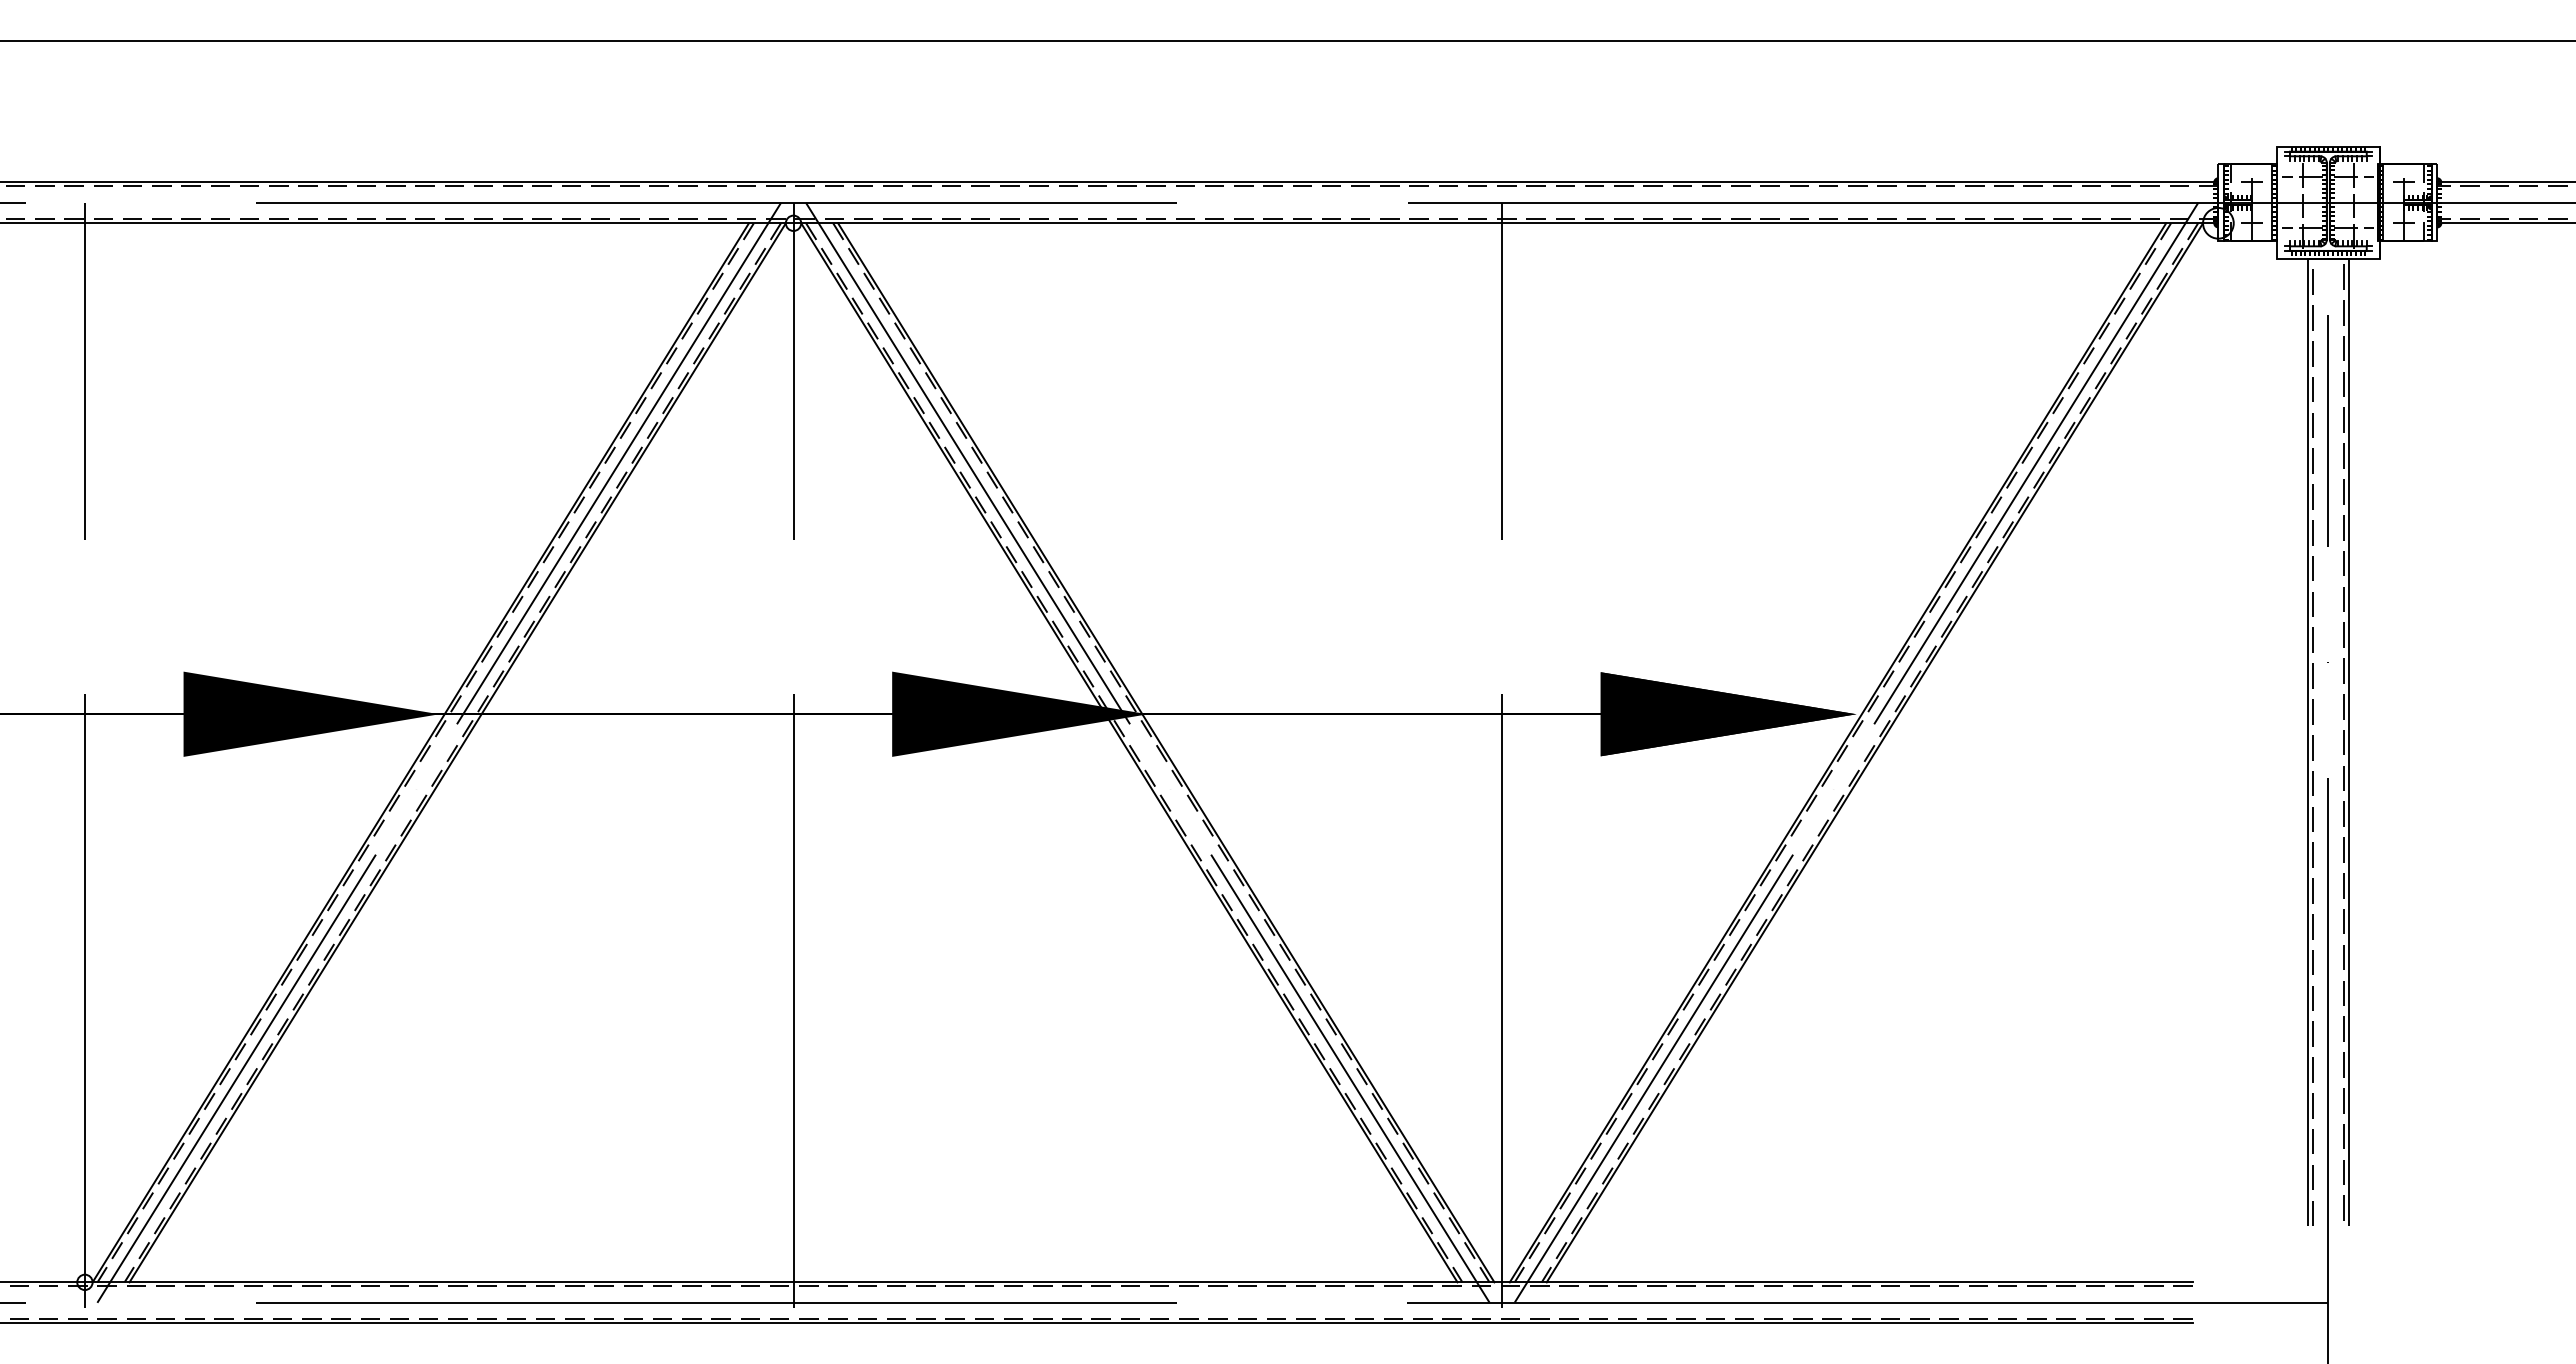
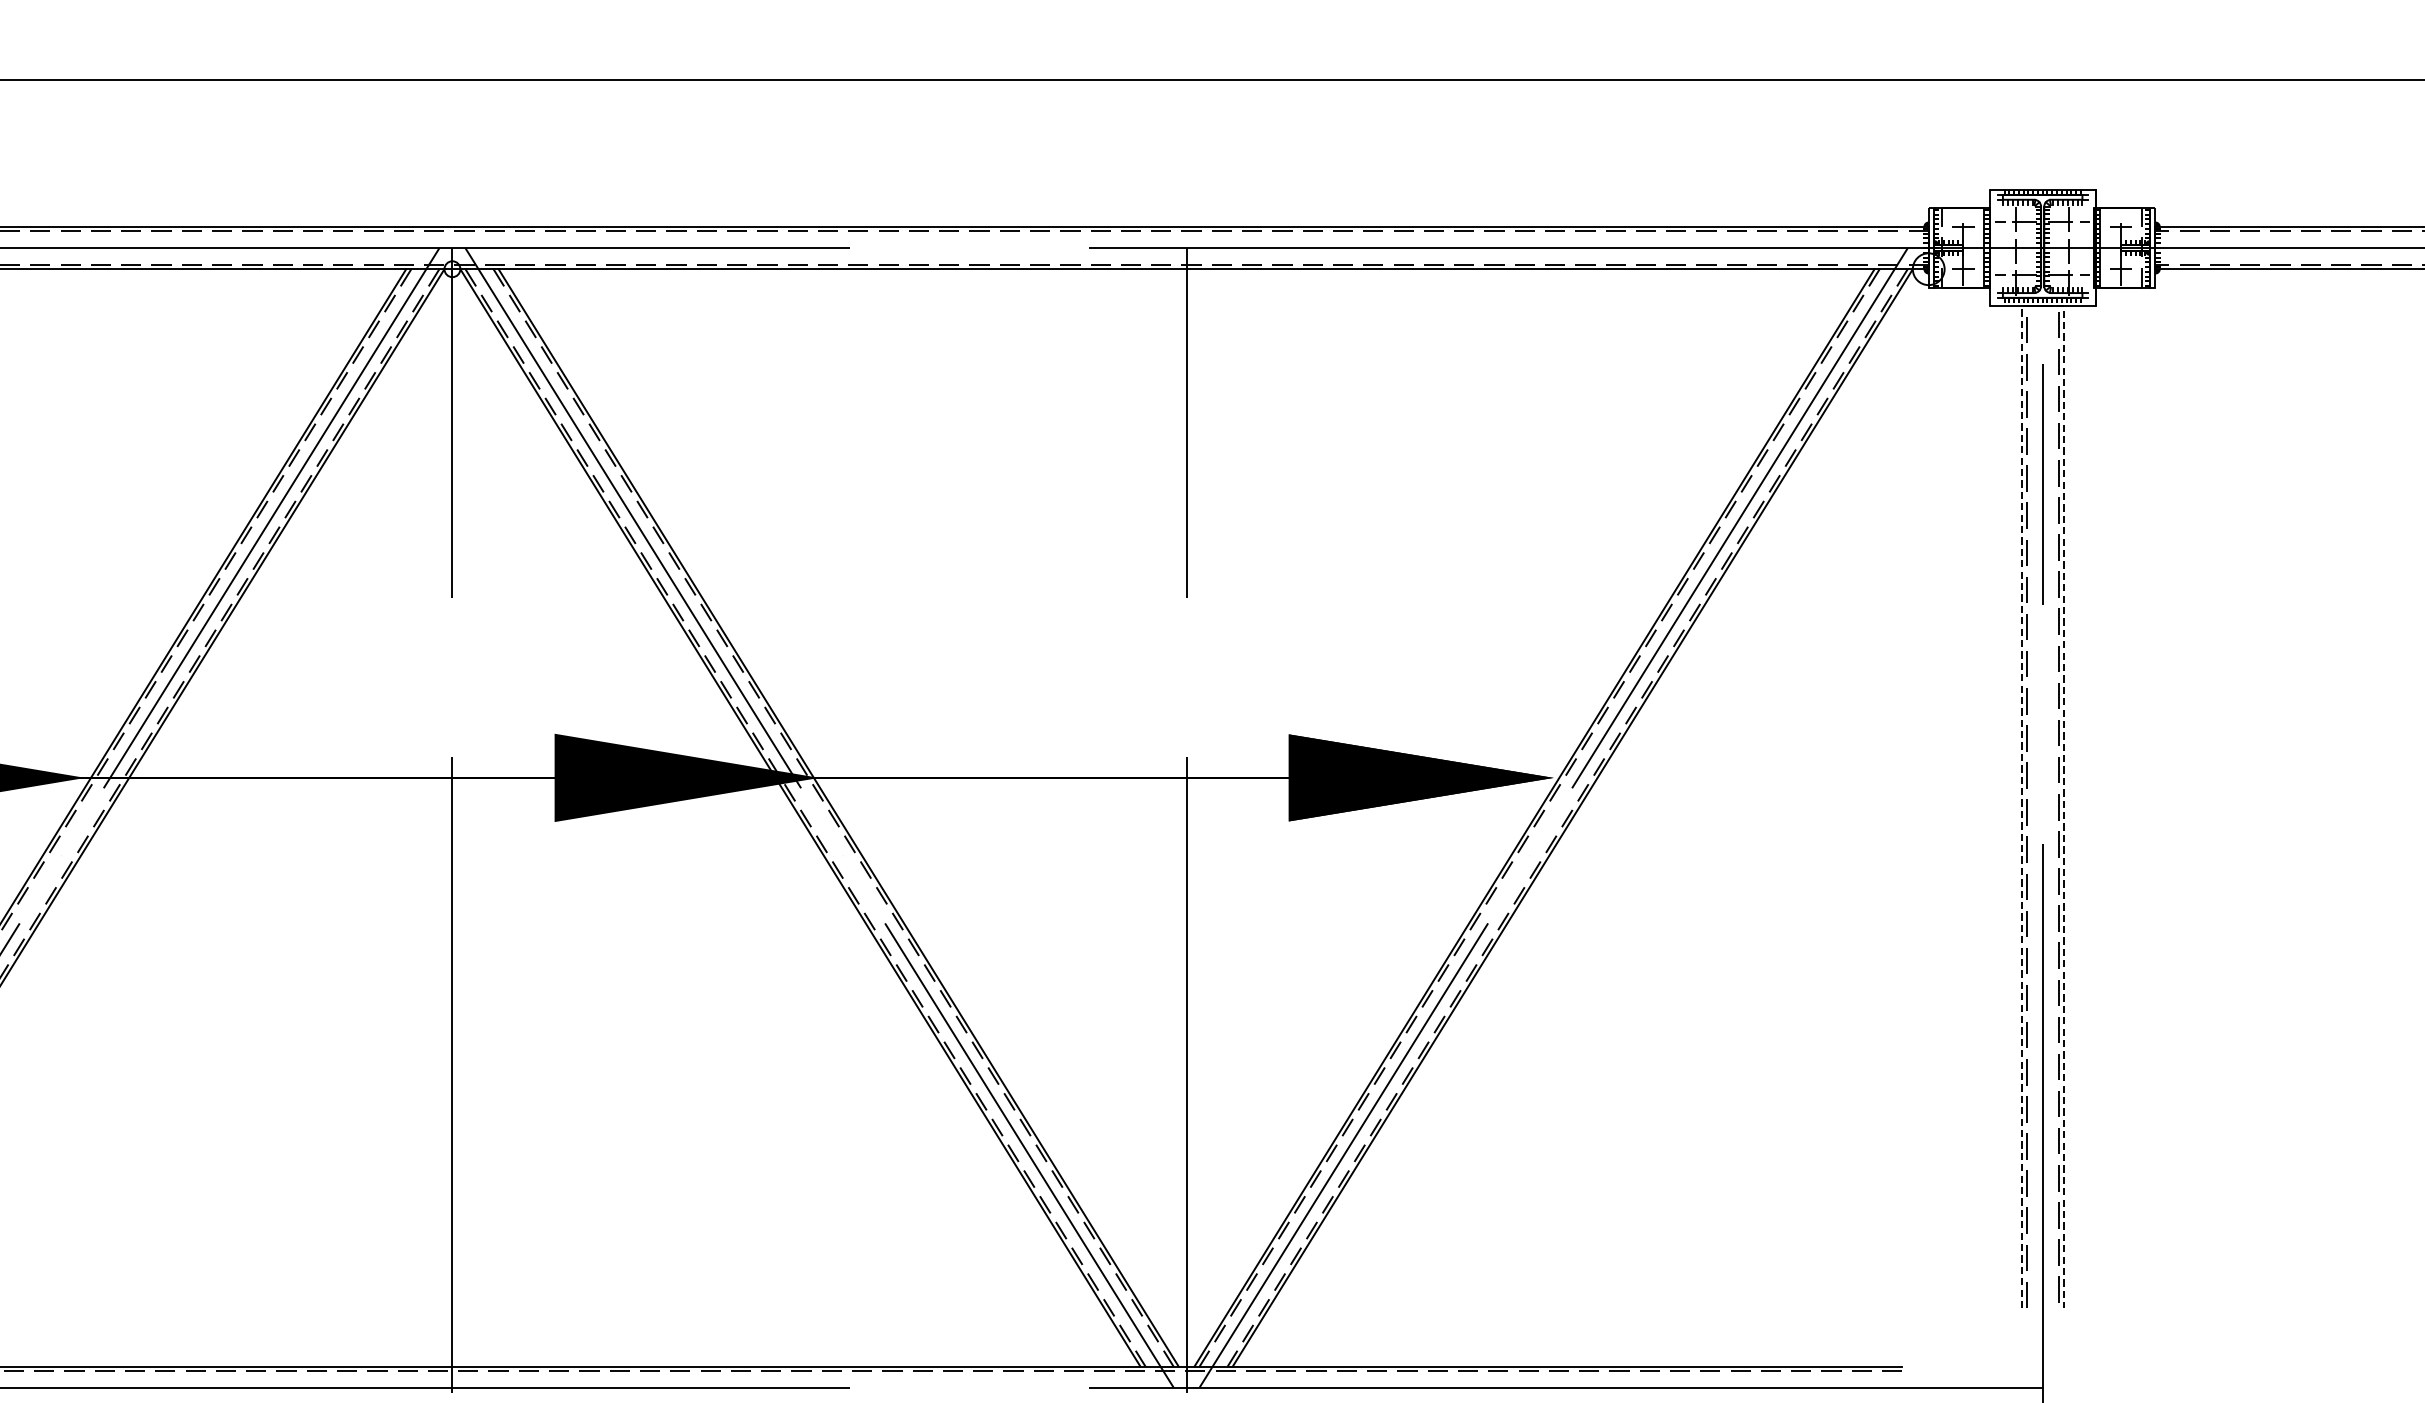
line: (2328, 259) -> (2042, 306), solid -> dashed

